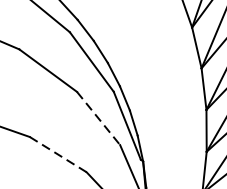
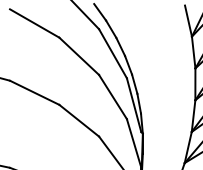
line: (99, 119) -> (113, 97), dashed -> solid
line: (58, 155) -> (79, 121), dashed -> solid

